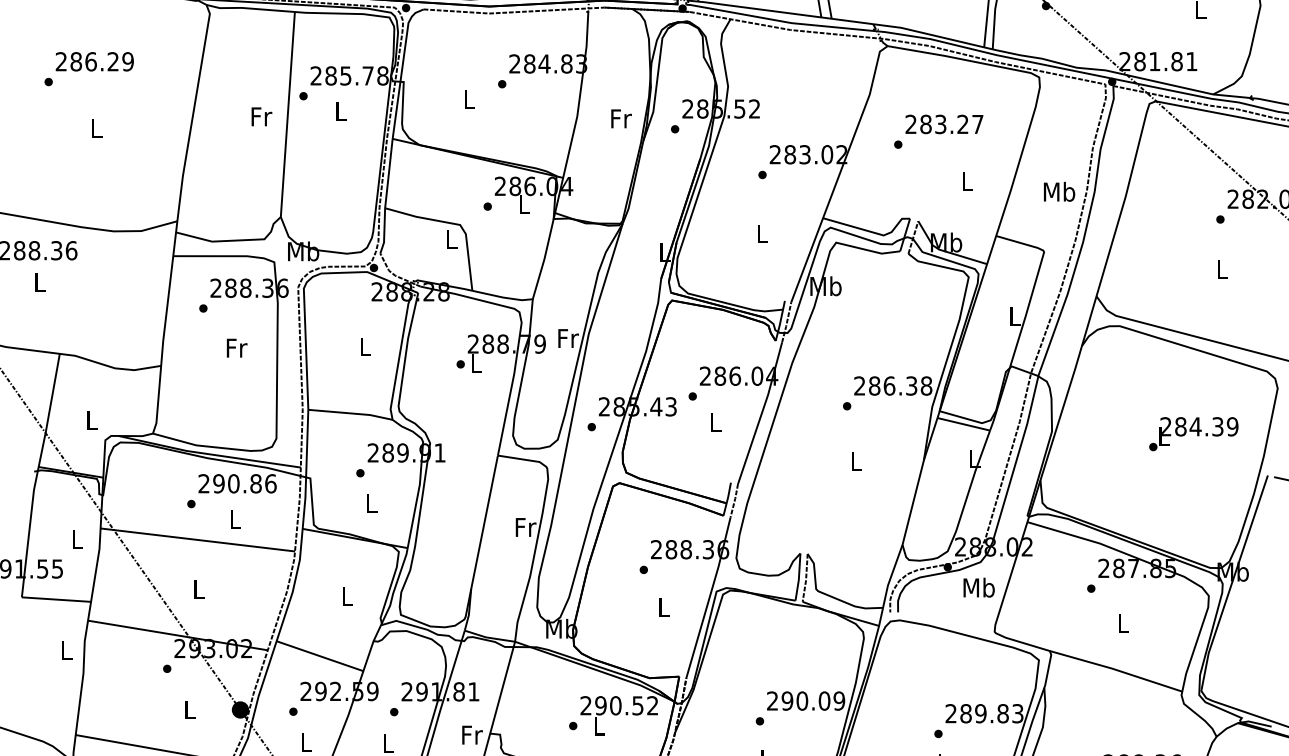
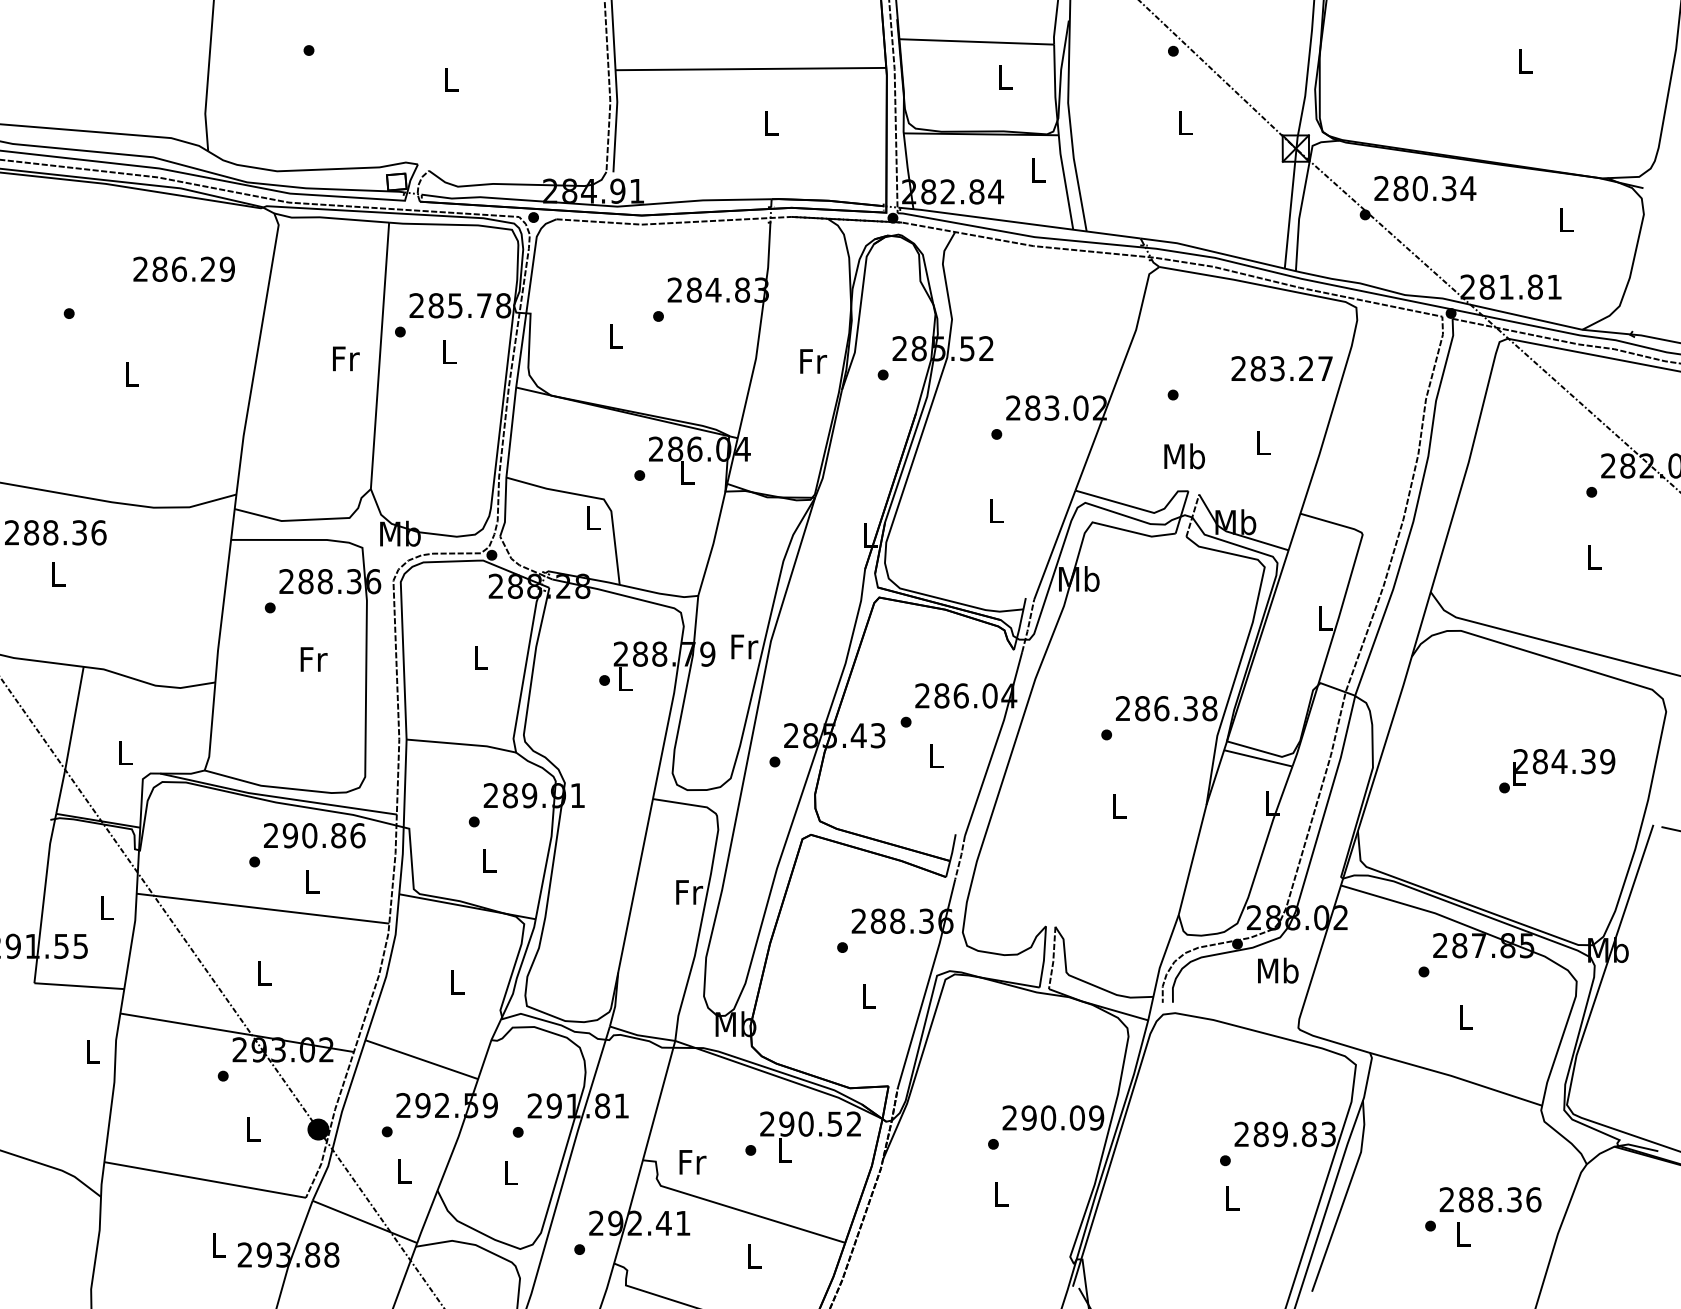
text: (94, 61) -> (183, 268), moved
text: (943, 124) -> (1281, 368), moved
text: (1059, 191) -> (1184, 456), moved
text: (472, 735) -> (692, 1162), moved

